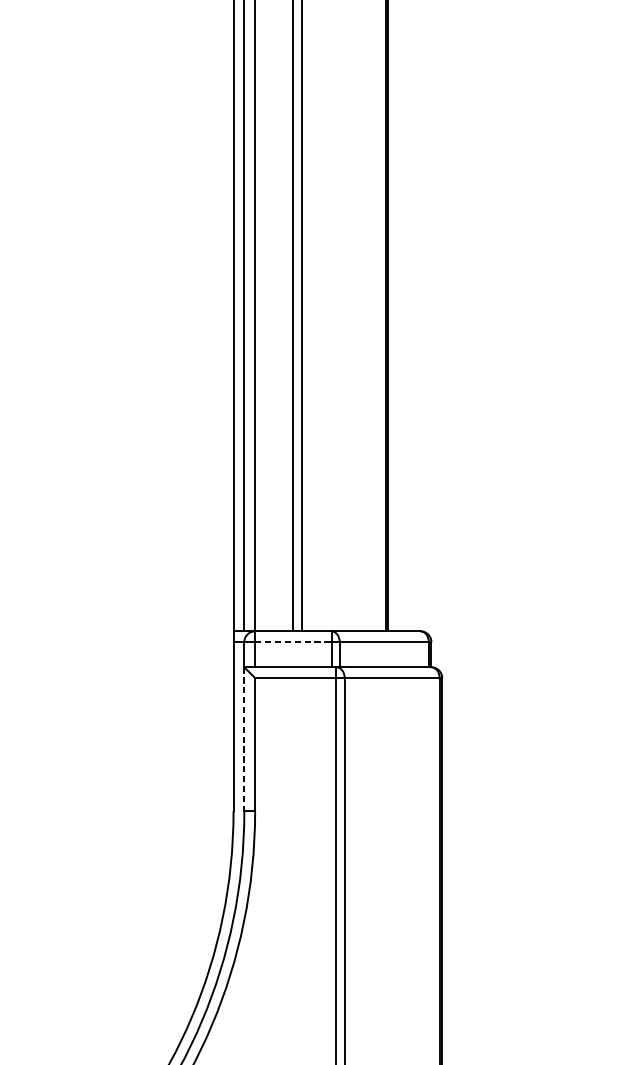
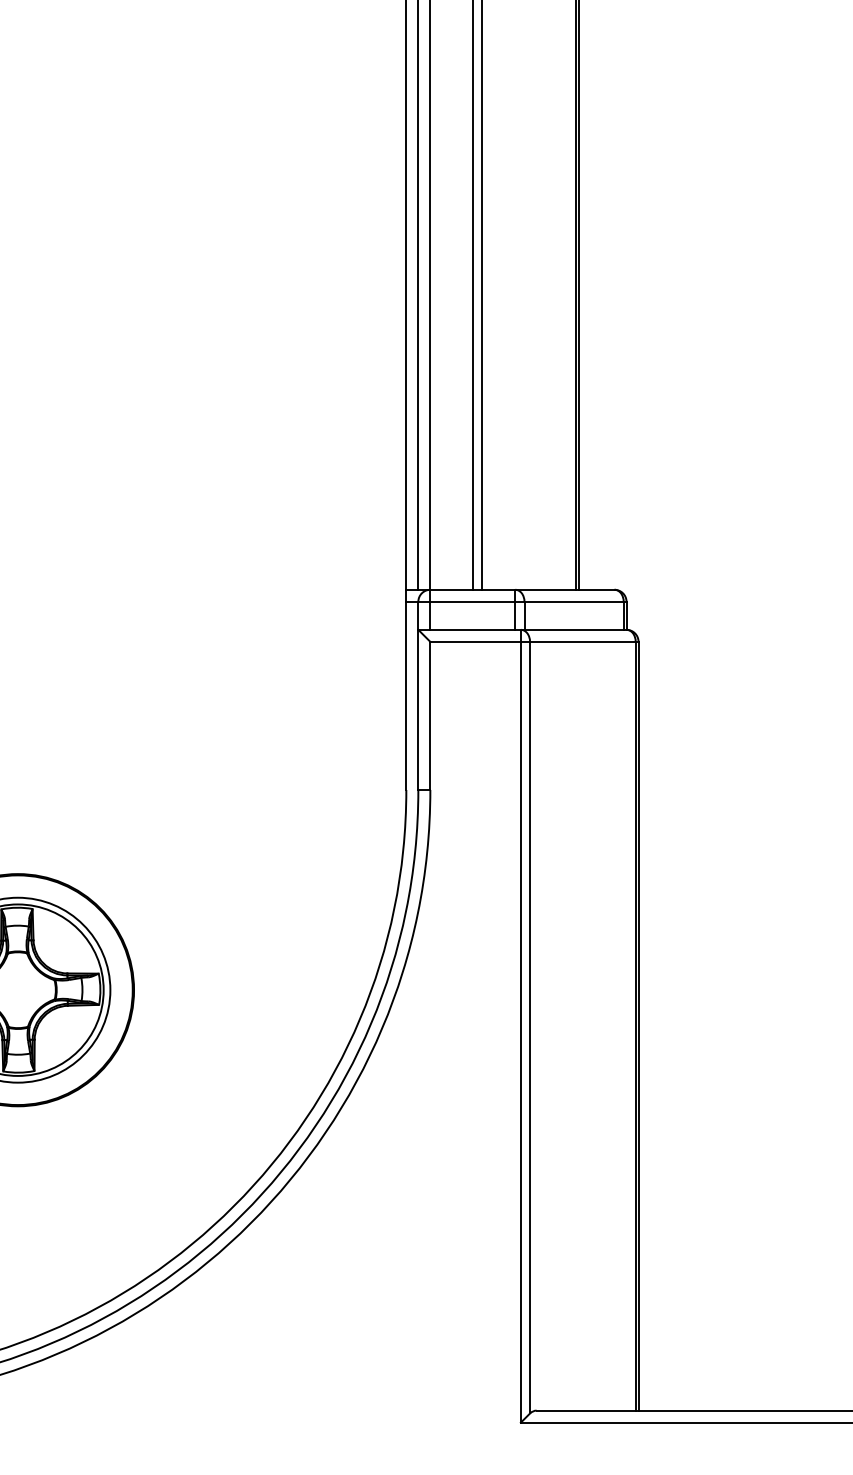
line: (293, 641) -> (473, 601), dashed -> solid
line: (244, 739) -> (418, 710), dashed -> solid

